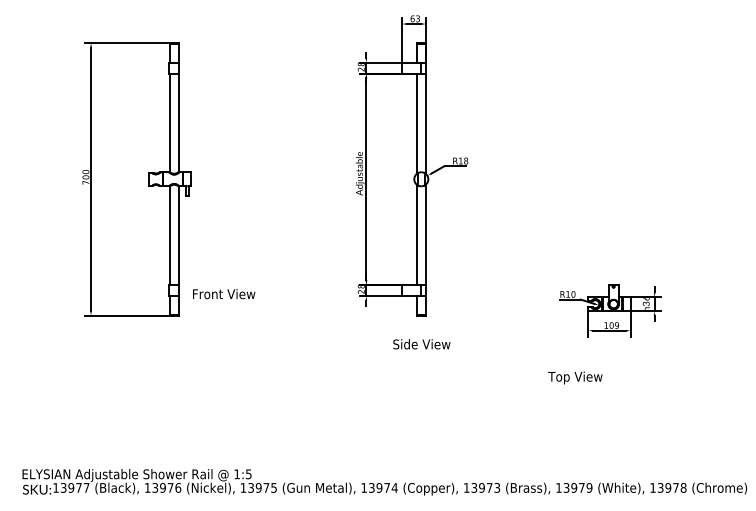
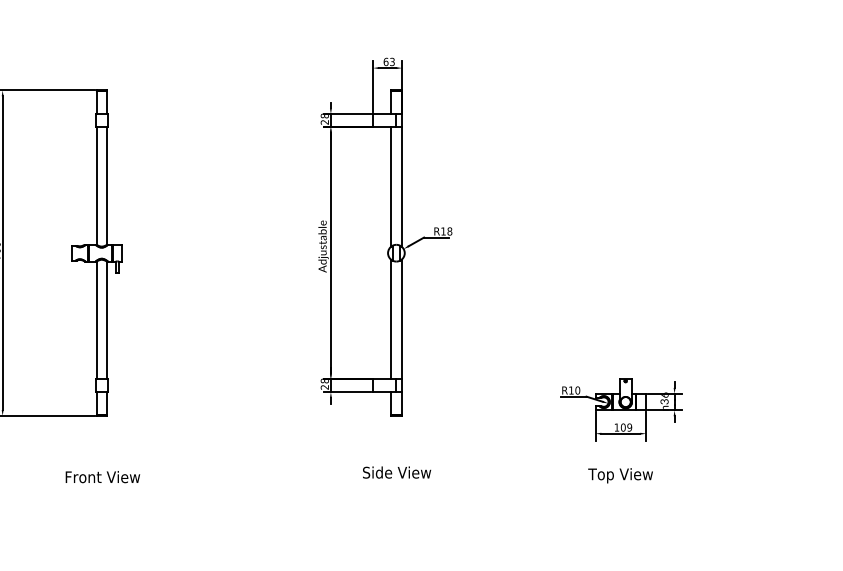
text: (224, 294) -> (103, 477), moved
text: (421, 344) -> (396, 472), moved
text: (575, 377) -> (620, 475), moved

